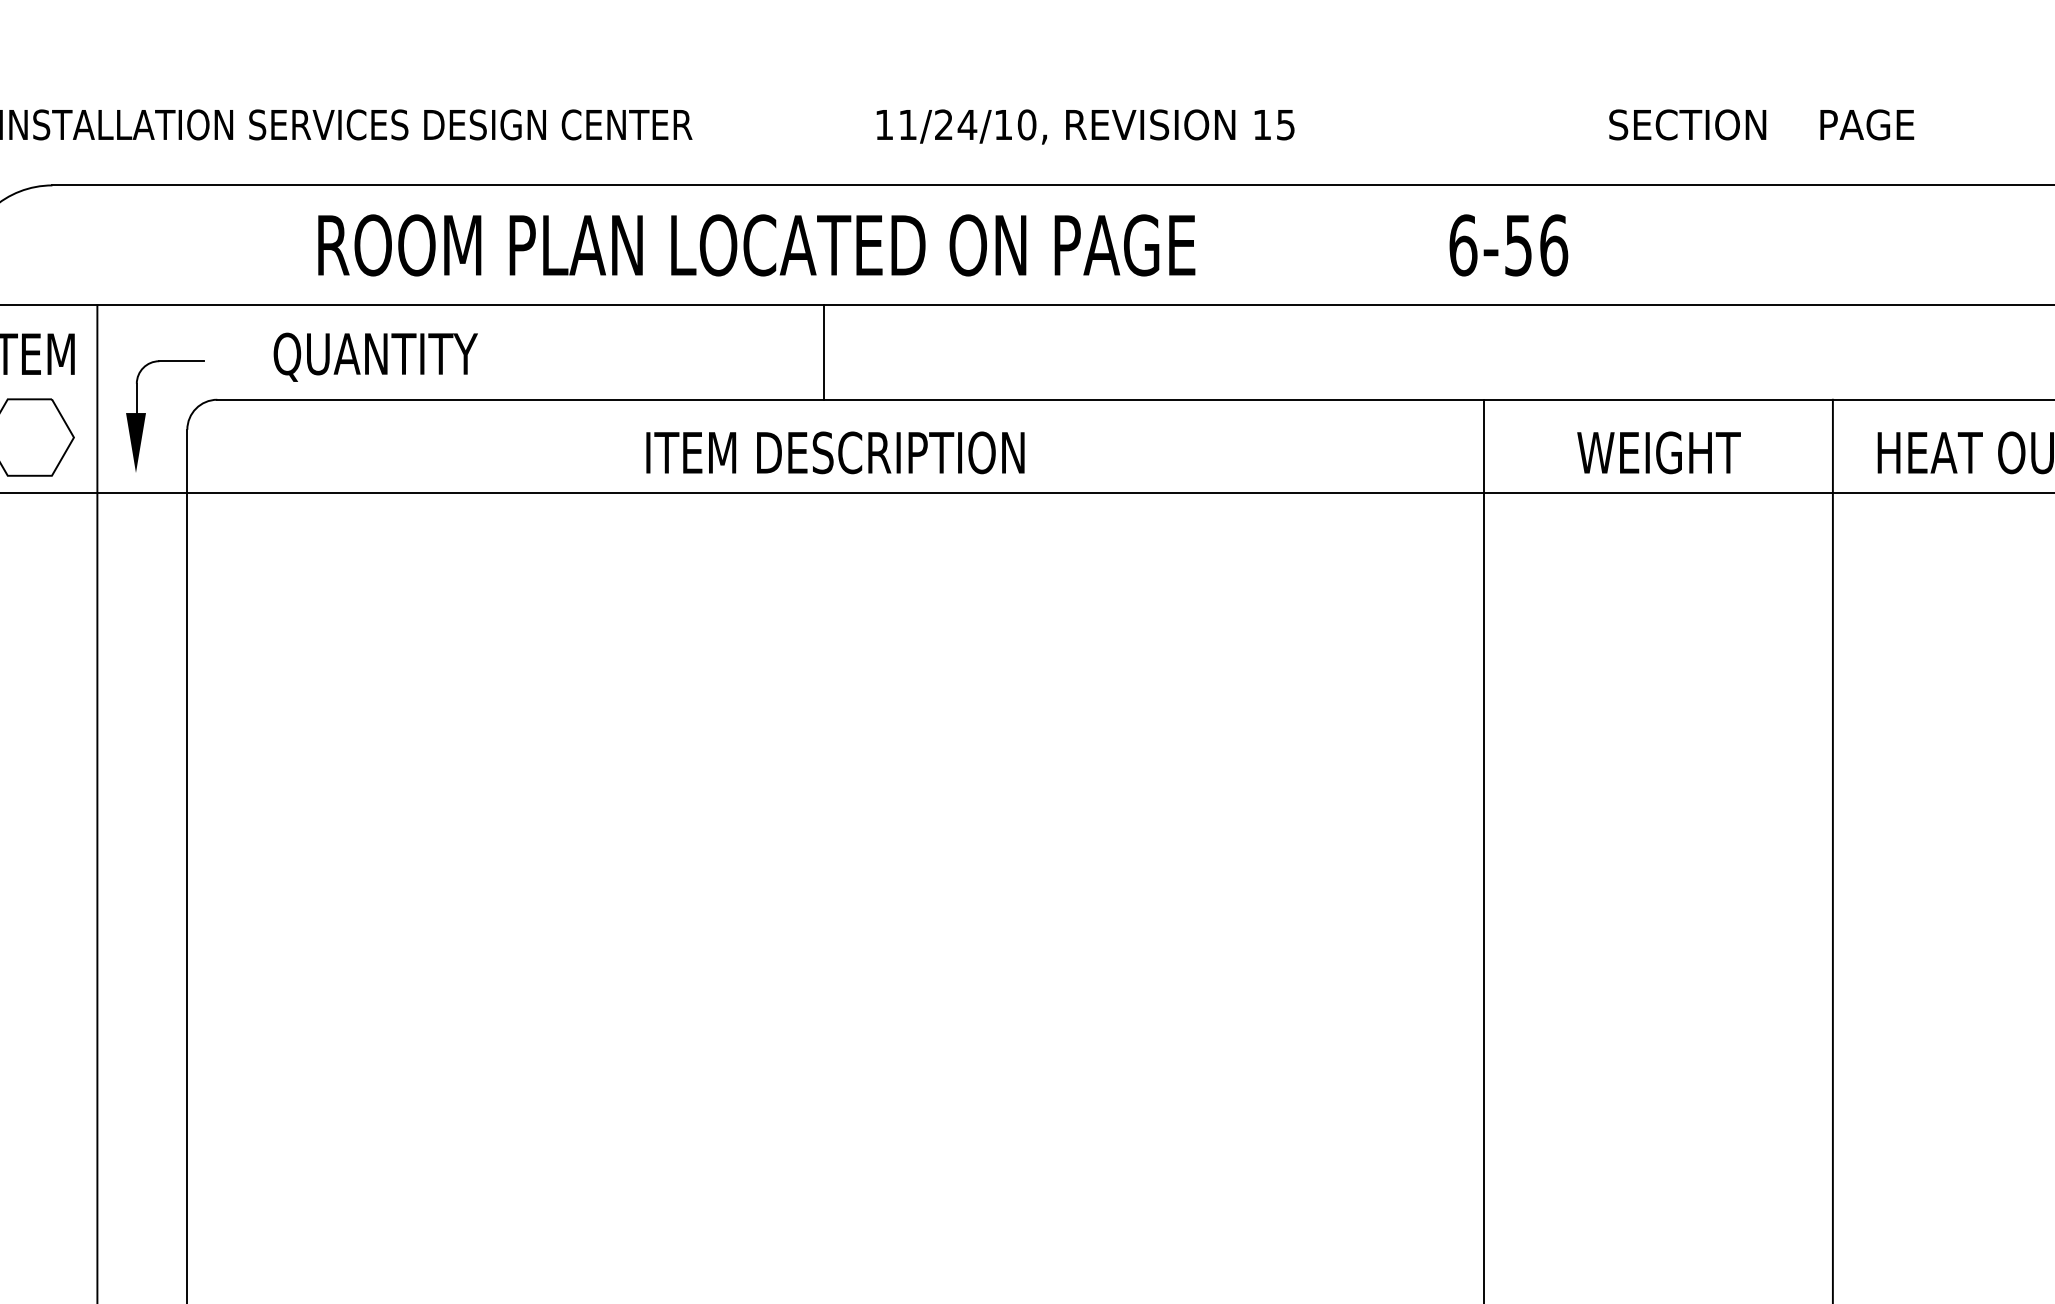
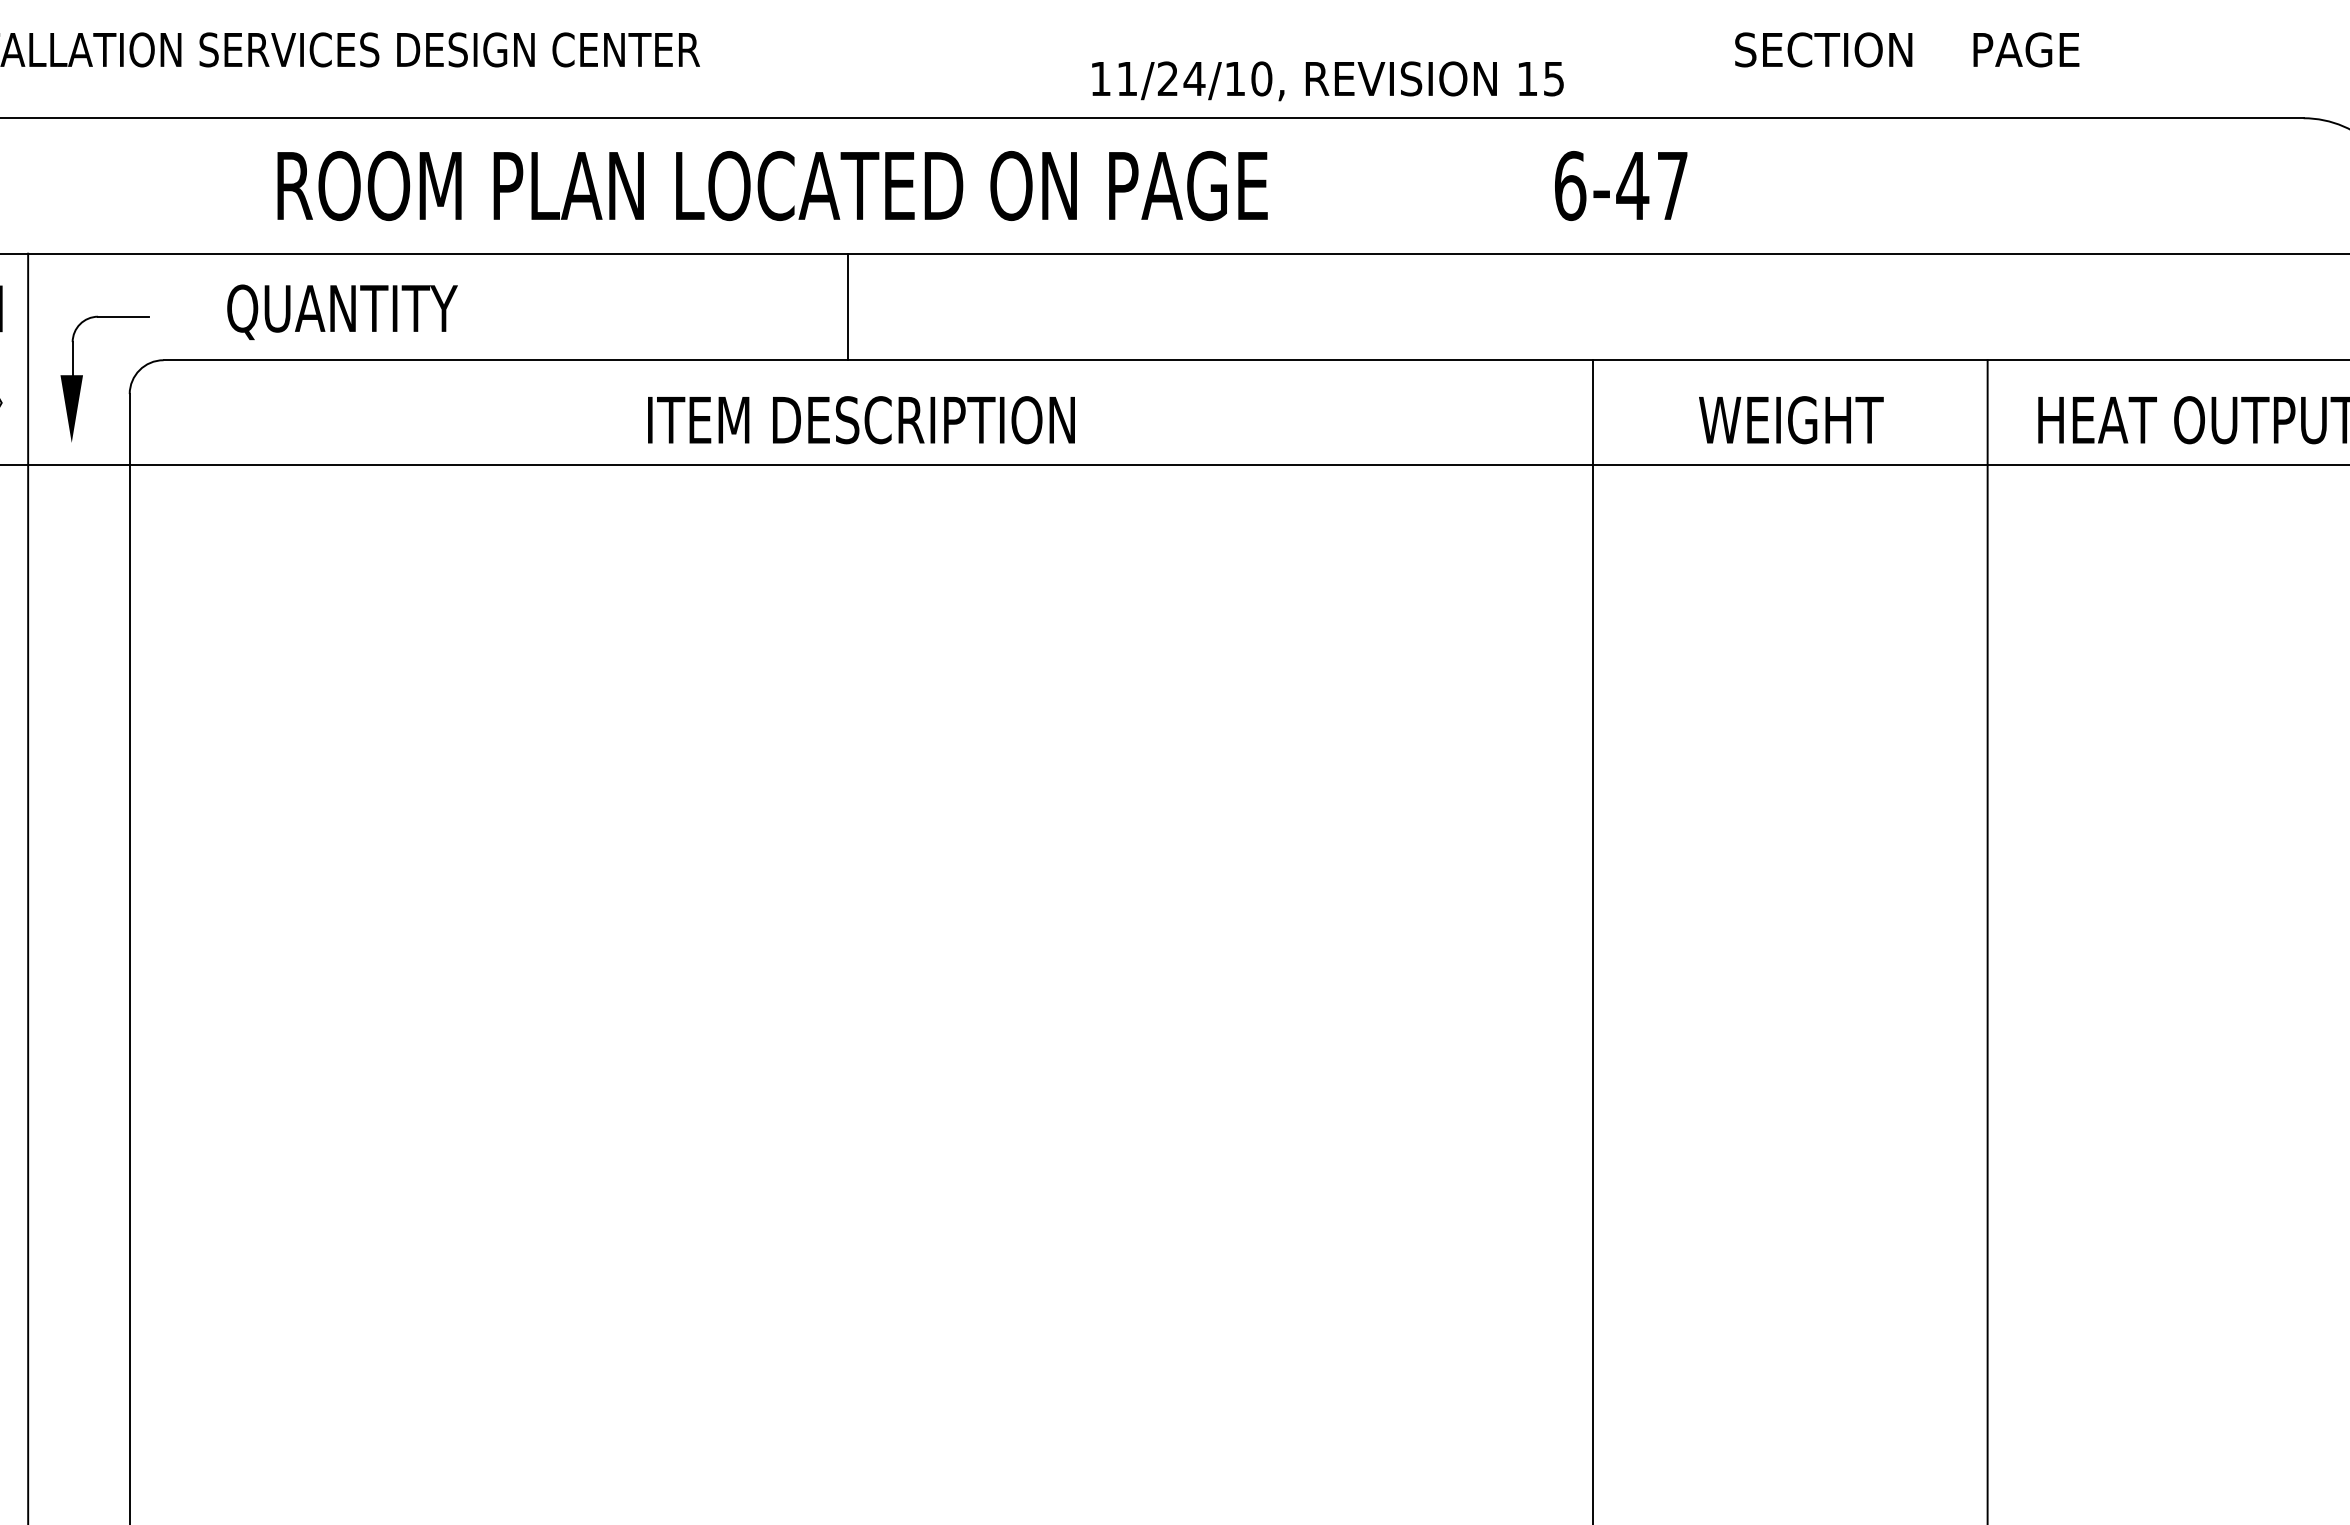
text: (1085, 127) -> (1327, 81), moved
text: (1536, 245) -> (1652, 185), 6-56 -> 6-47

